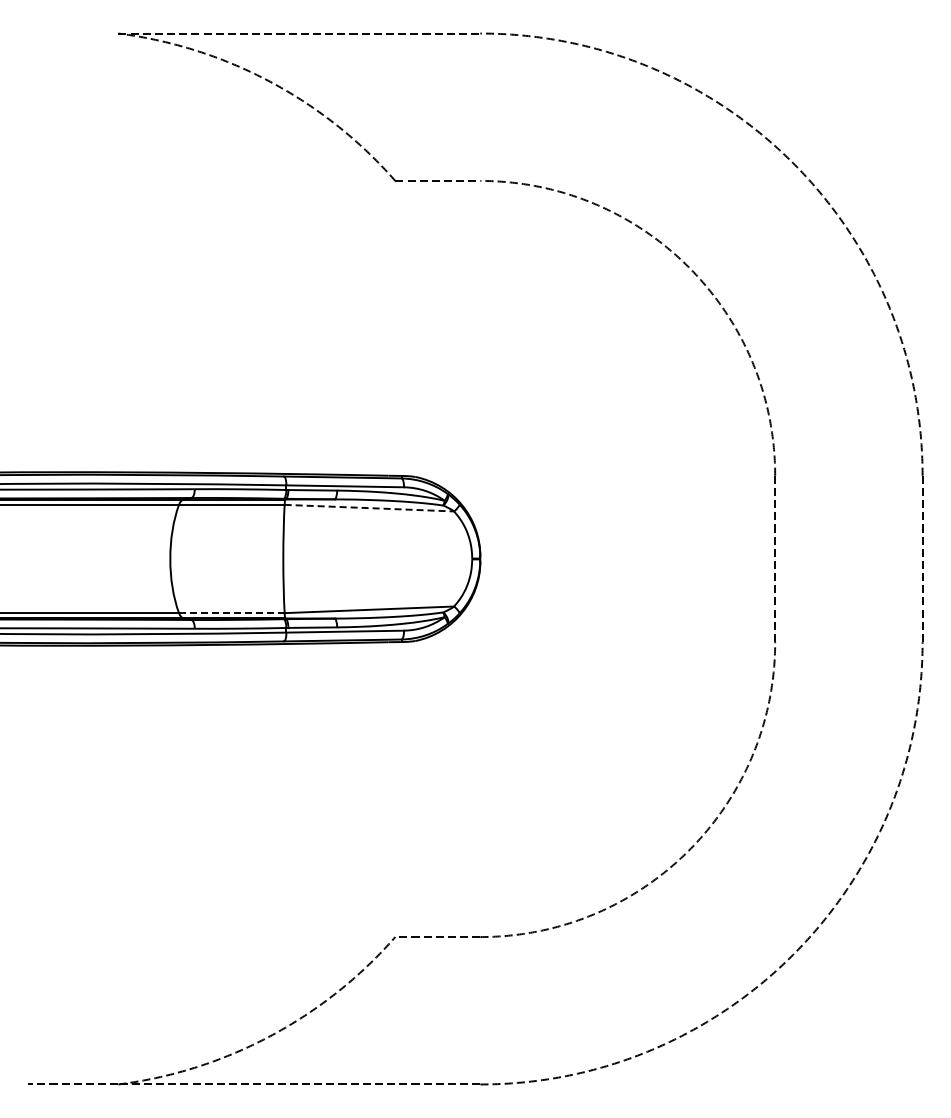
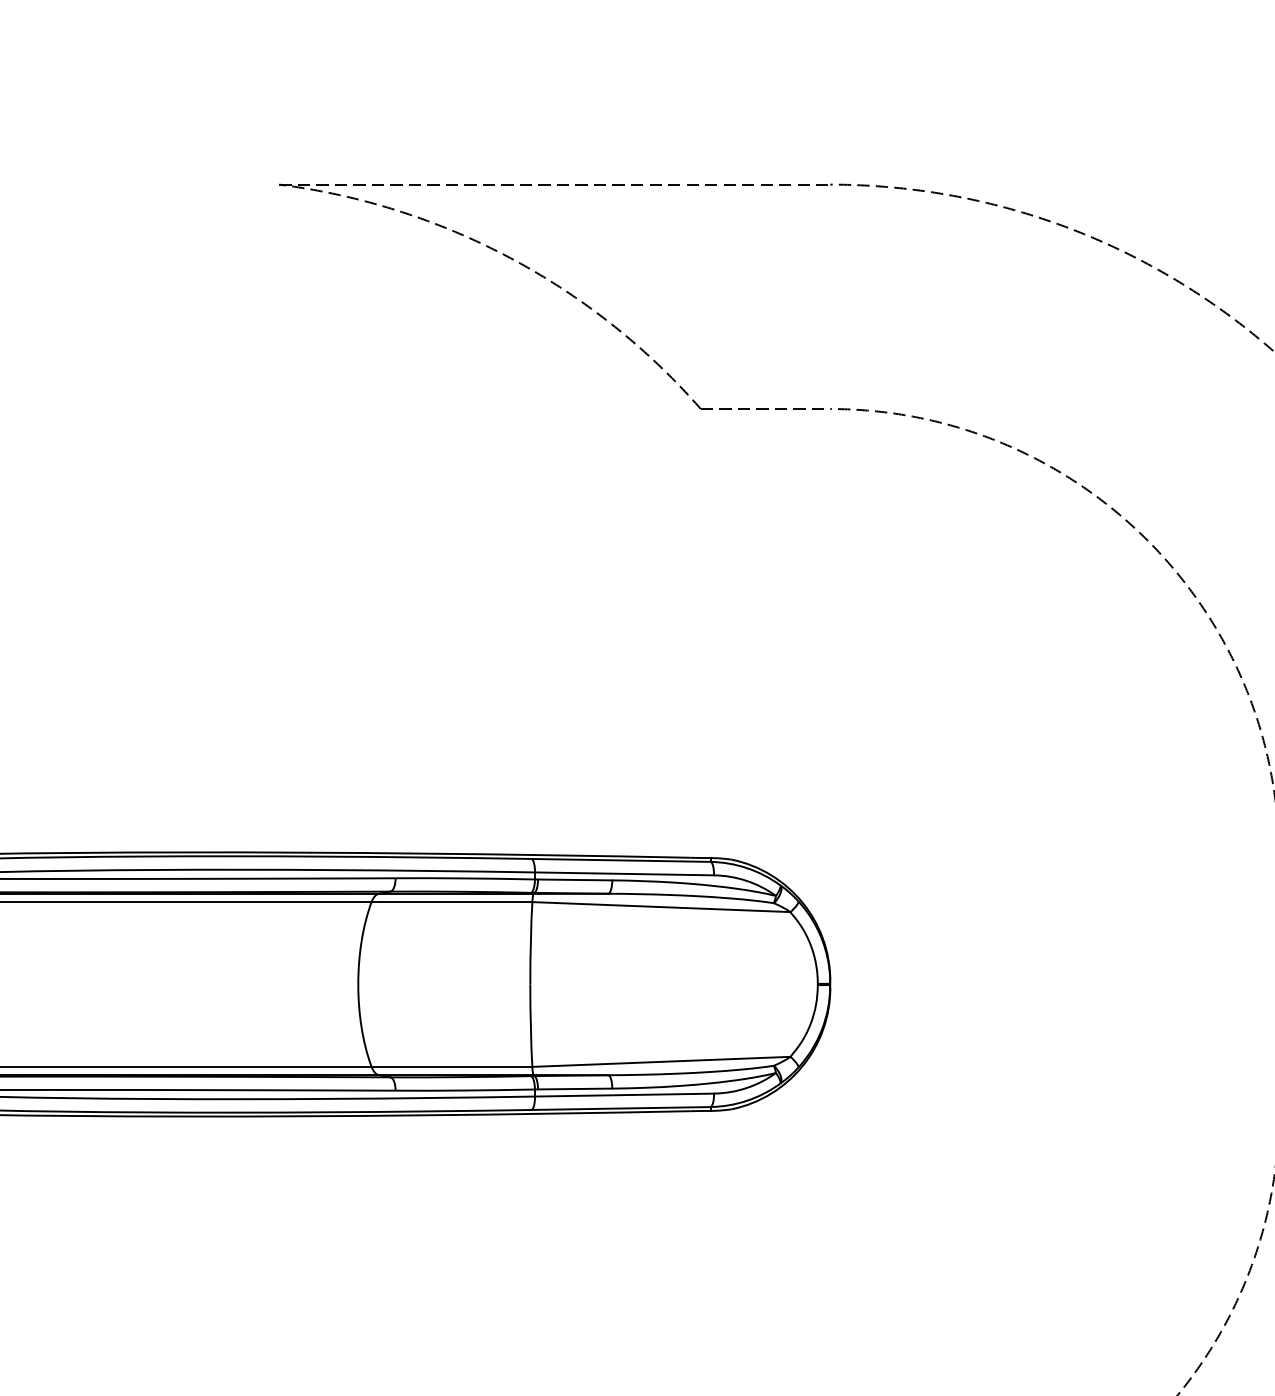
line: (369, 508) -> (661, 907), dashed -> solid
line: (231, 613) -> (451, 1067), dashed -> solid

